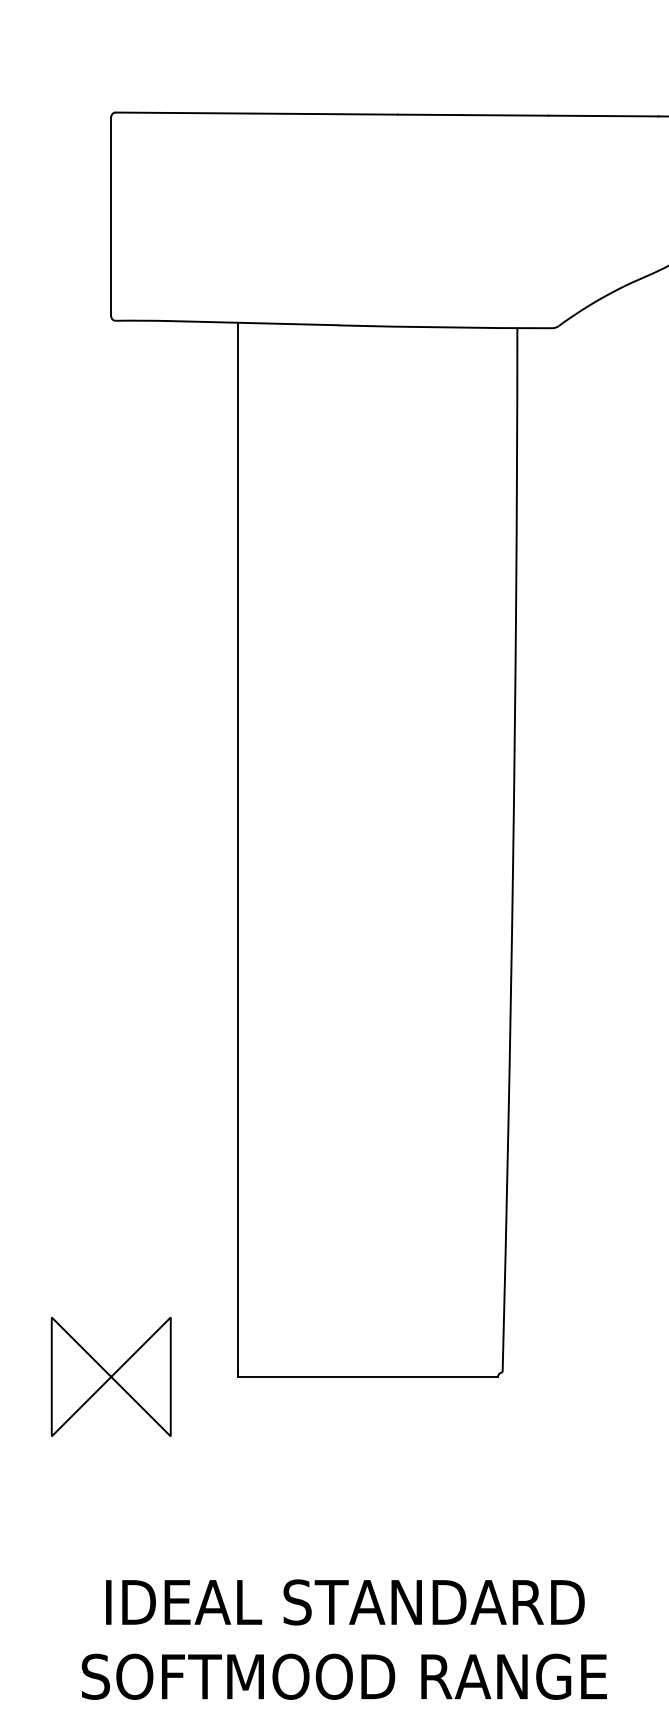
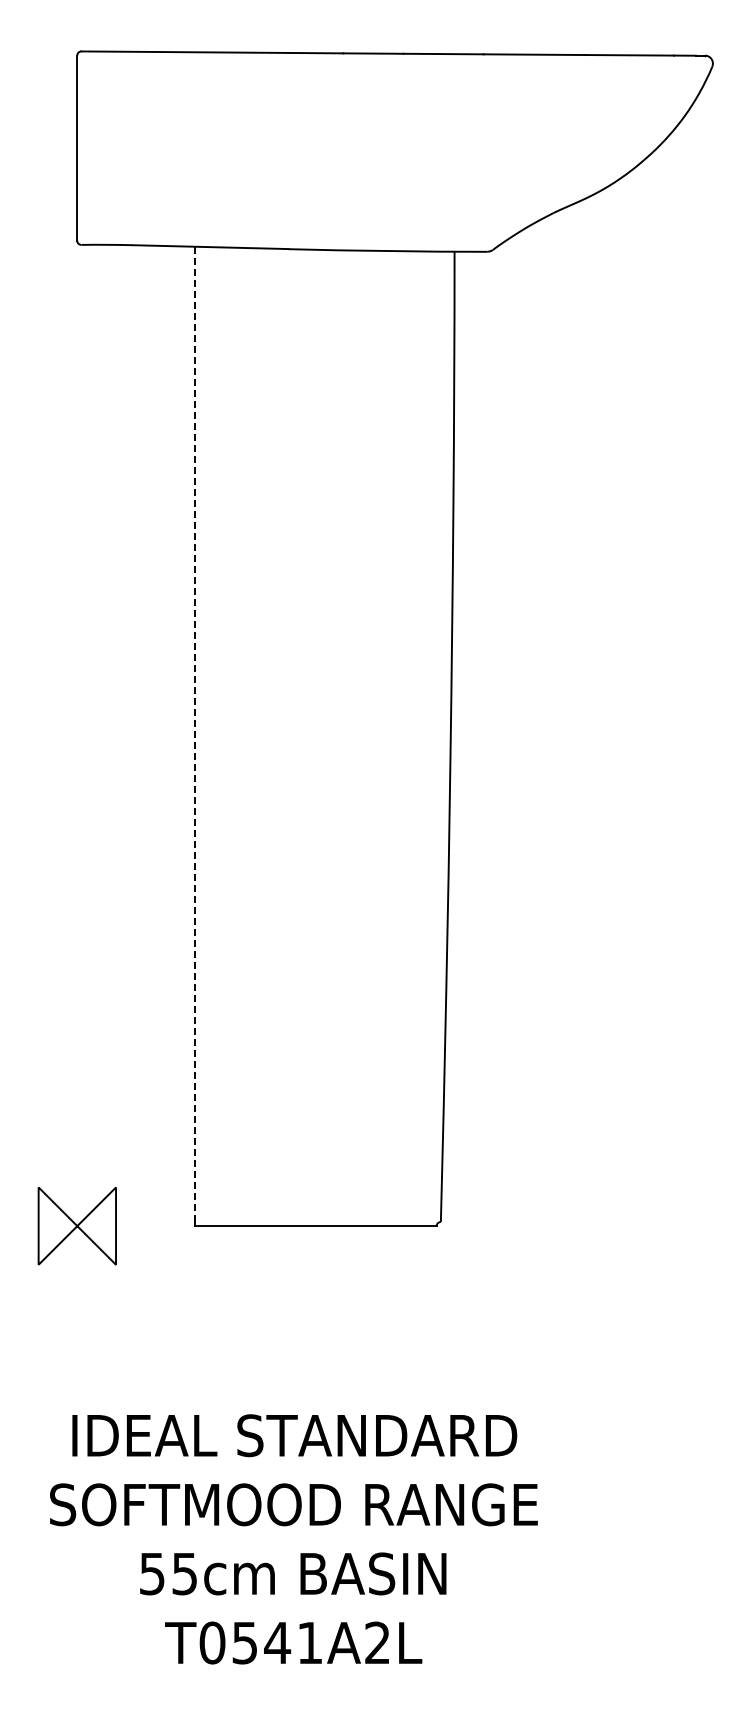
line: (237, 847) -> (194, 734), solid -> dashed
part: (111, 1376) -> (77, 1225), size x0.7

